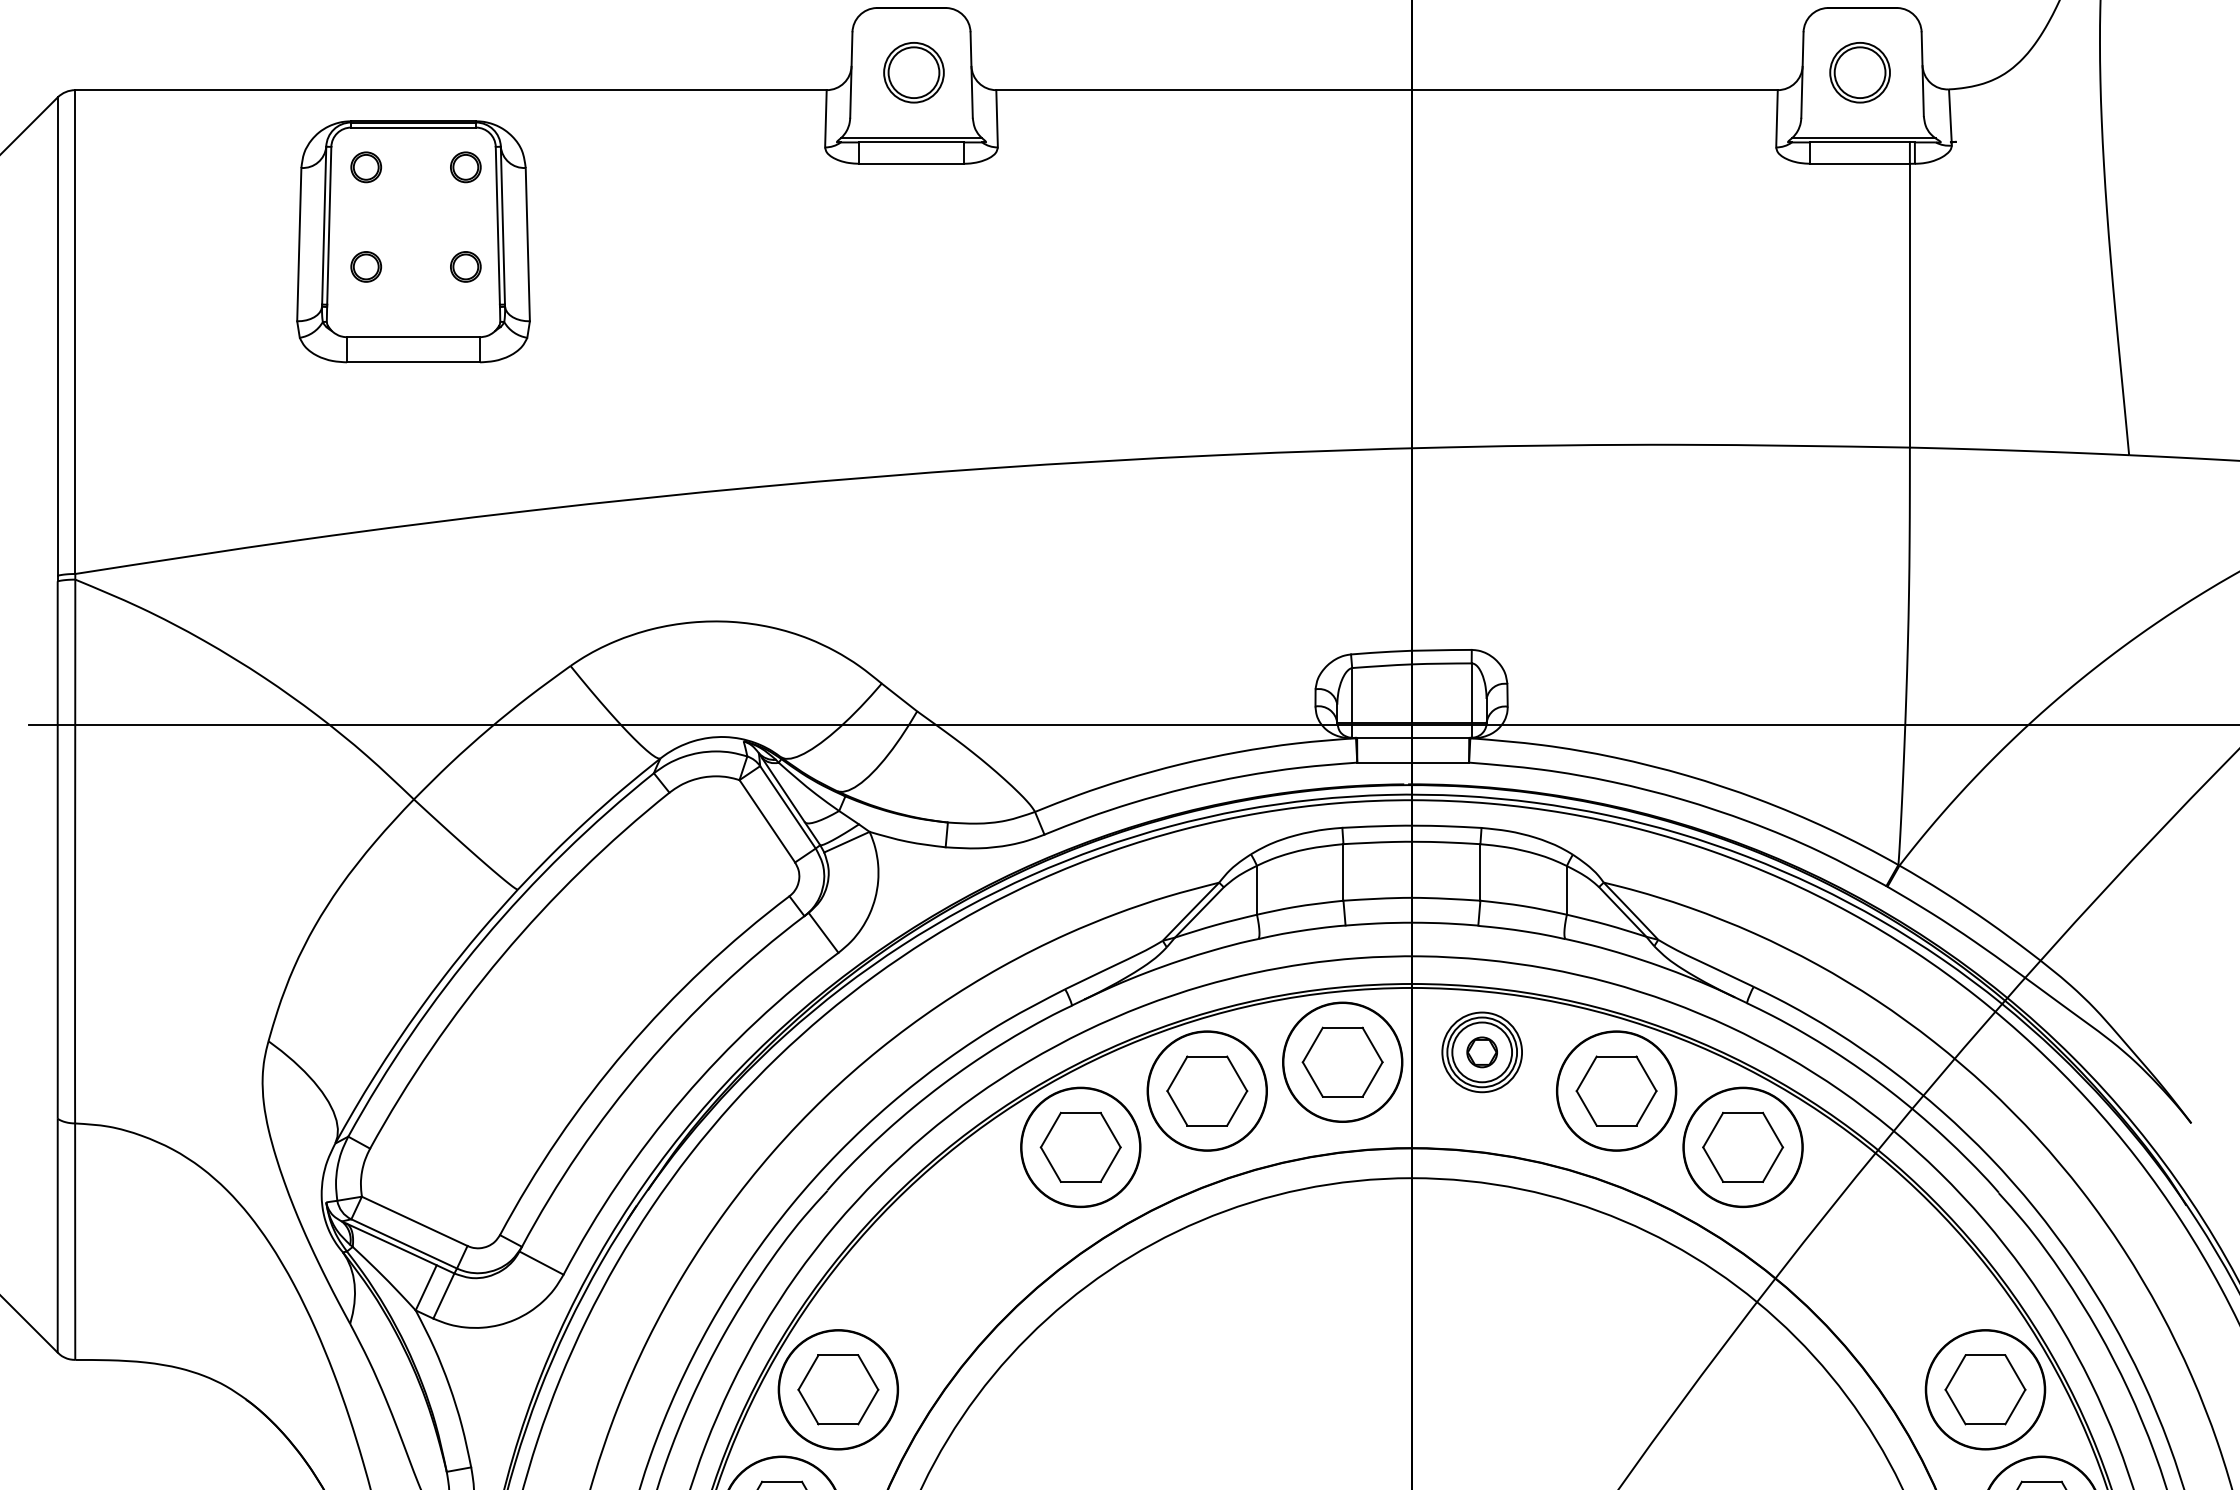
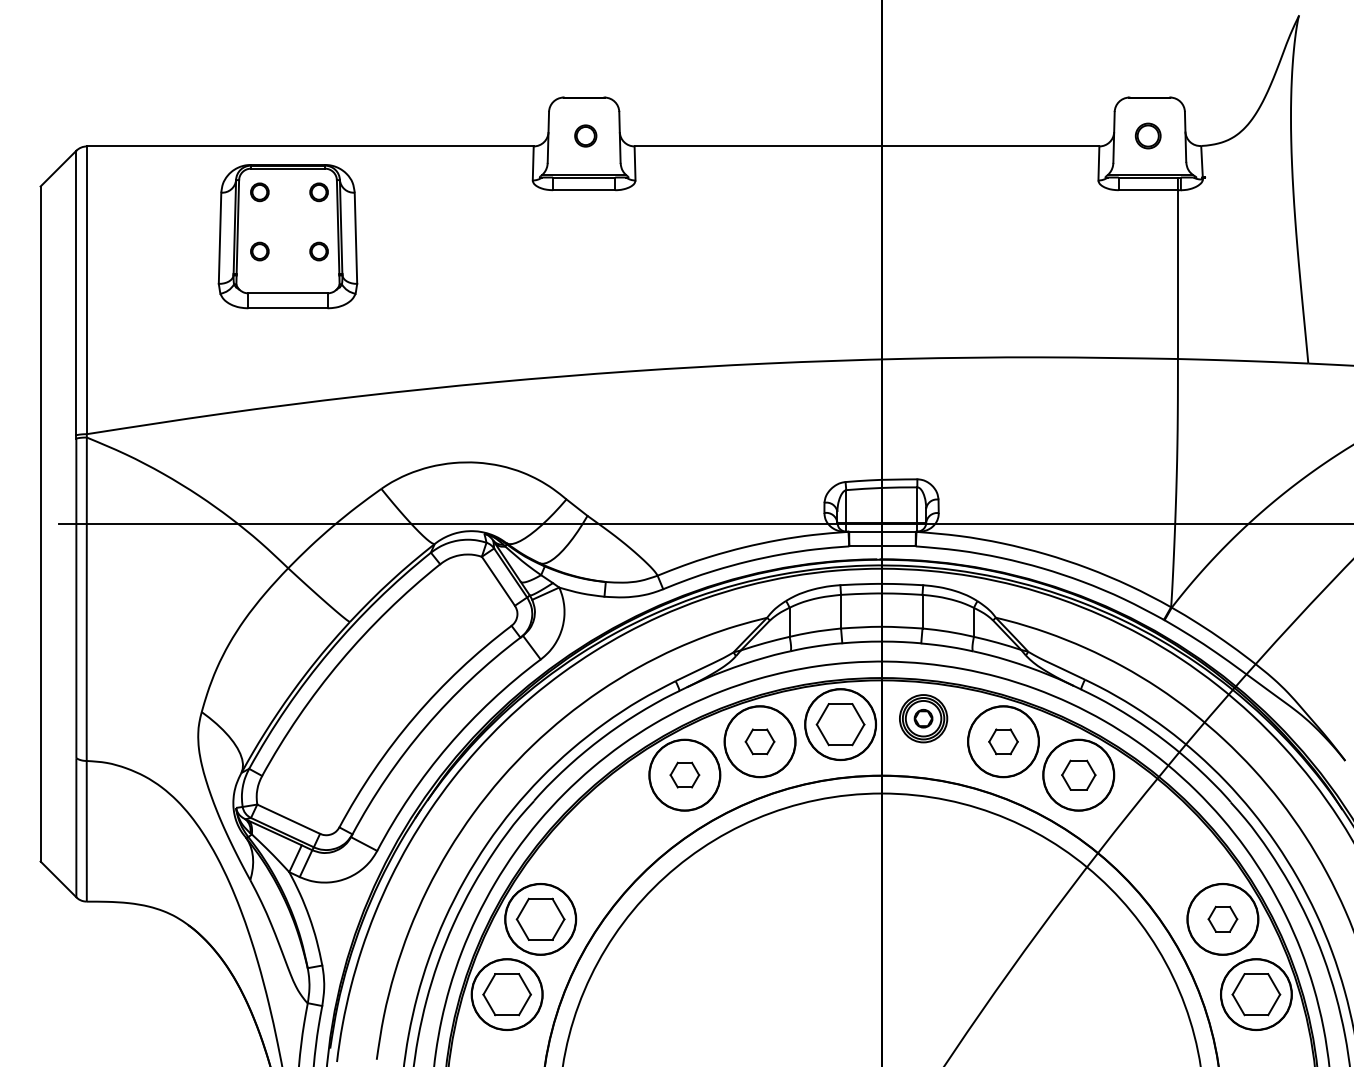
part: (913, 71) -> (585, 135), size x0.6
part: (1858, 71) -> (1147, 135), size x0.7
part: (1206, 1090) -> (759, 741), size x0.6
part: (1616, 1090) -> (1003, 741), size x0.6
part: (1080, 1146) -> (684, 774), size x0.6
part: (1742, 1146) -> (1078, 774), size x0.7
part: (1984, 1388) -> (1222, 918), size x0.6

